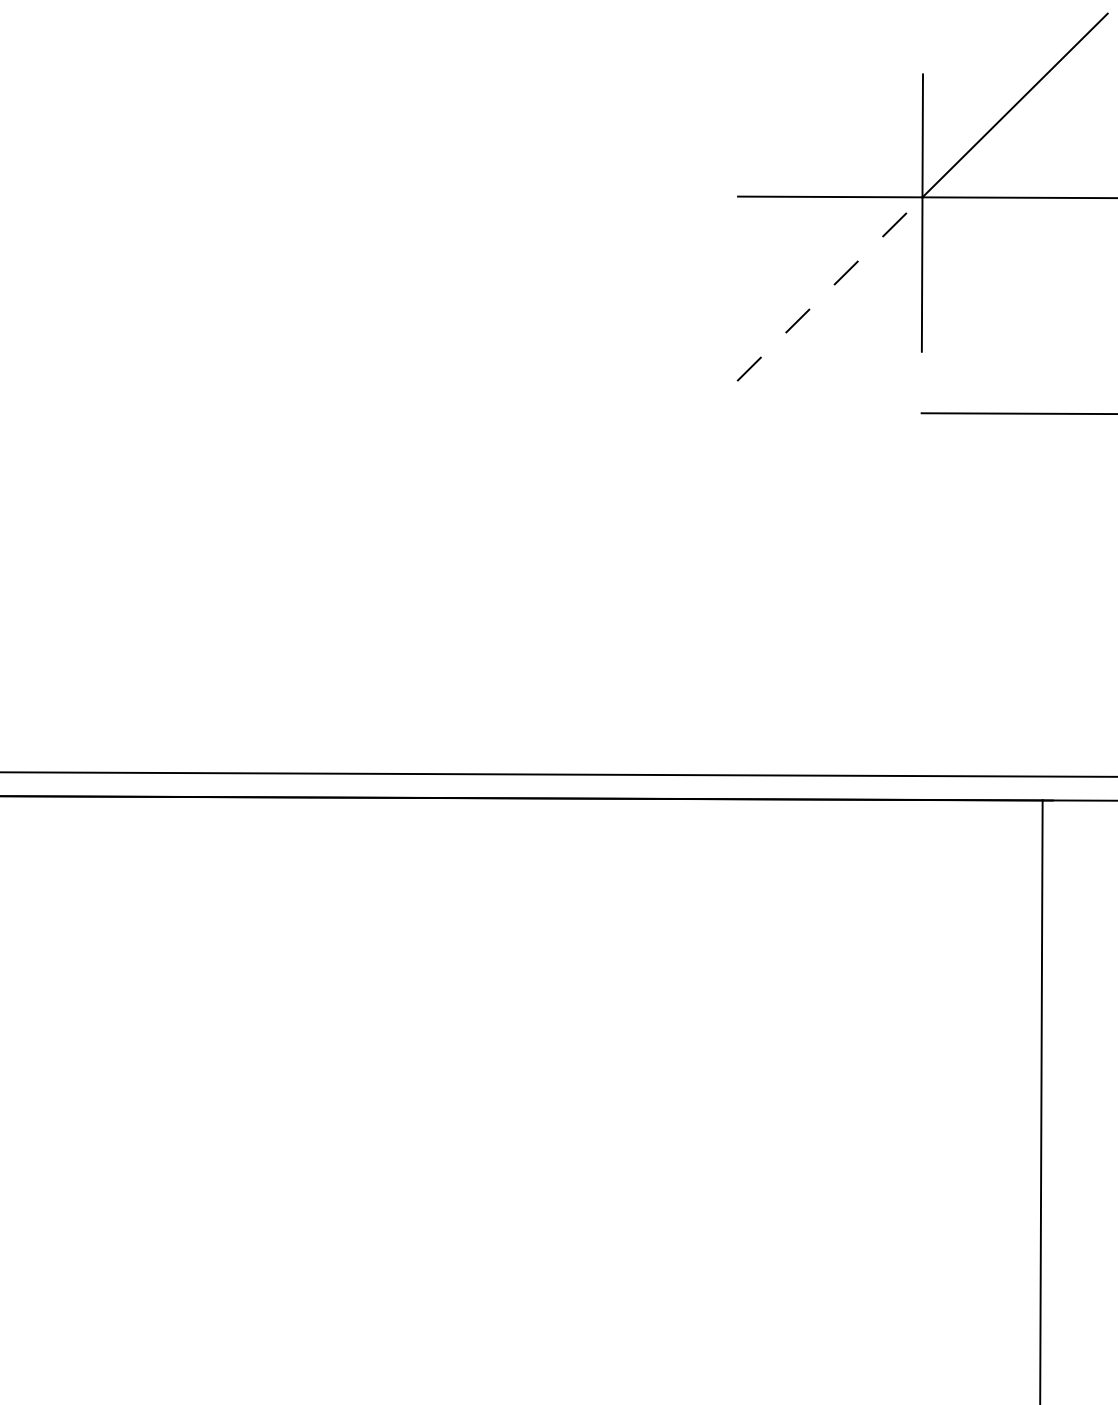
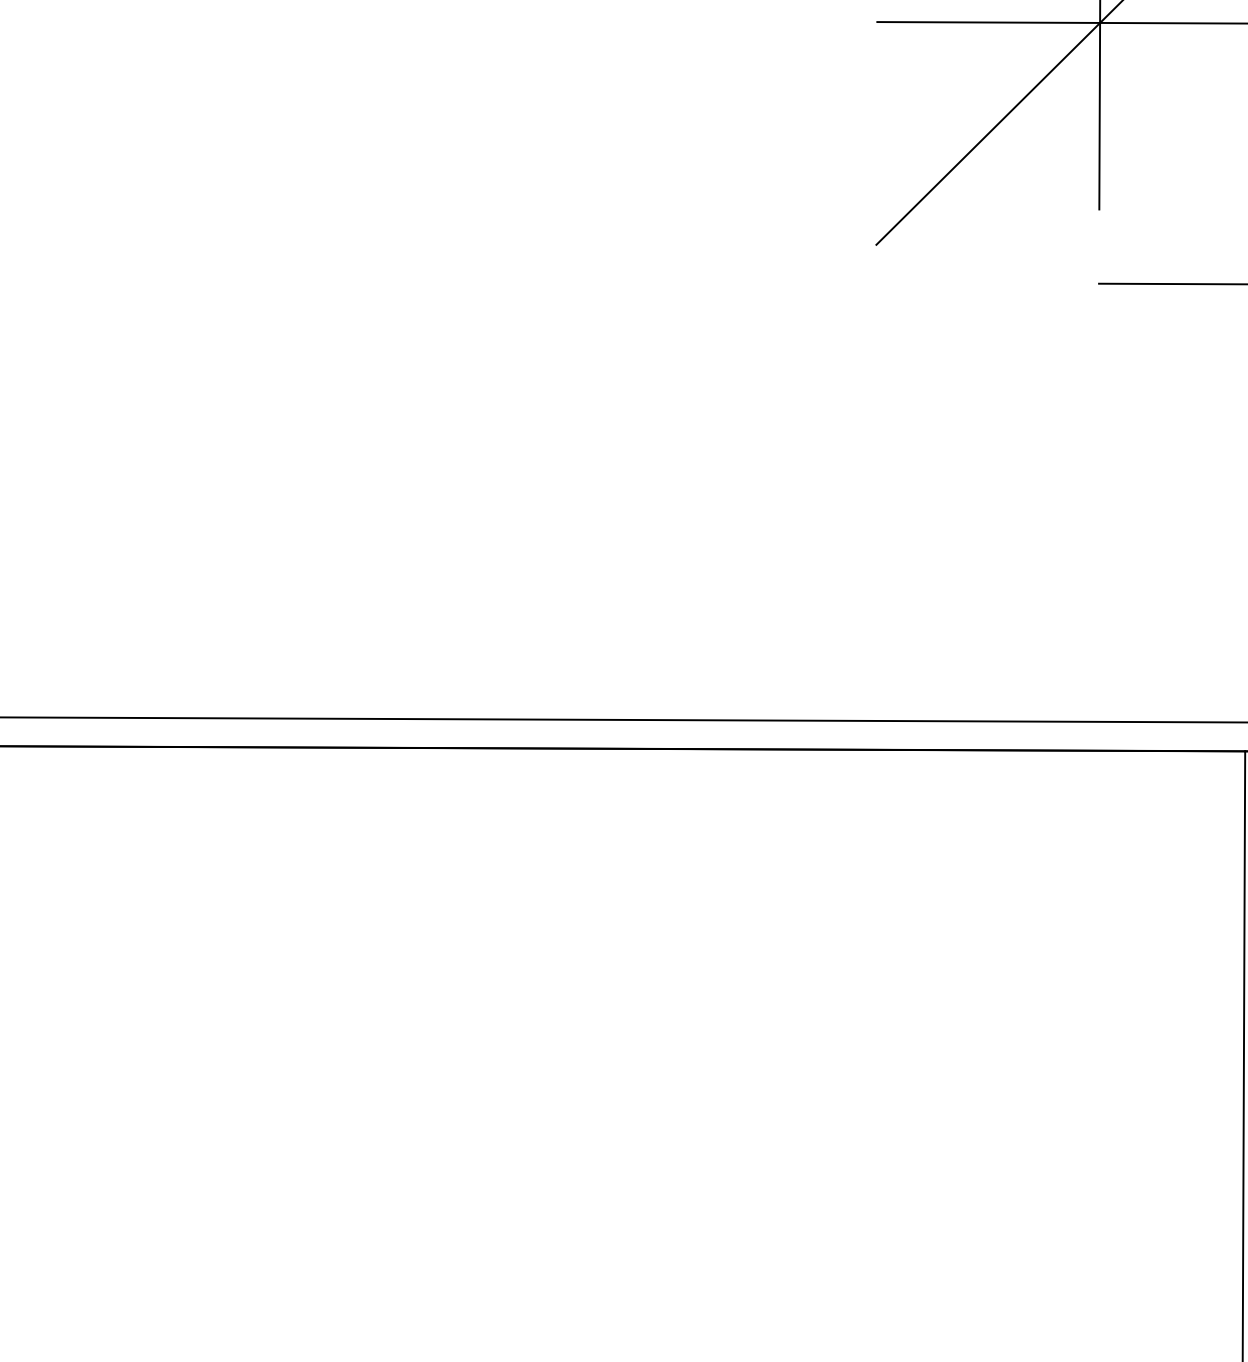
line: (830, 288) -> (988, 133), dashed -> solid

